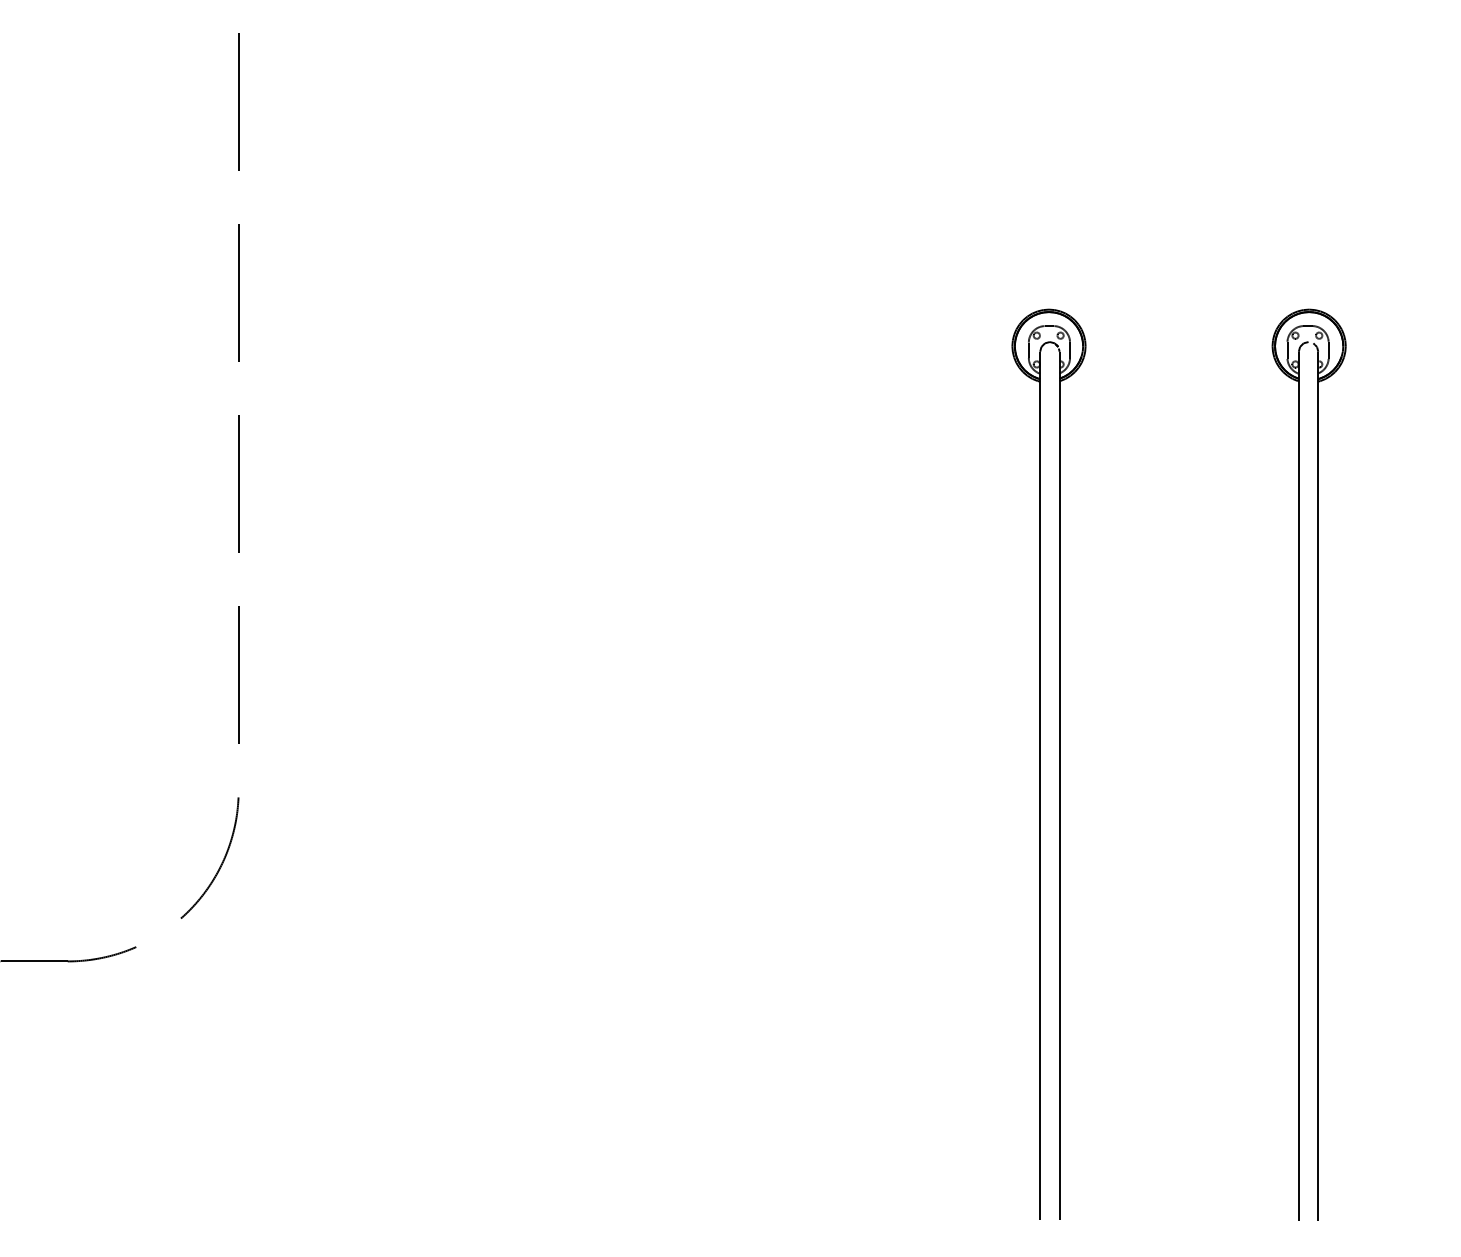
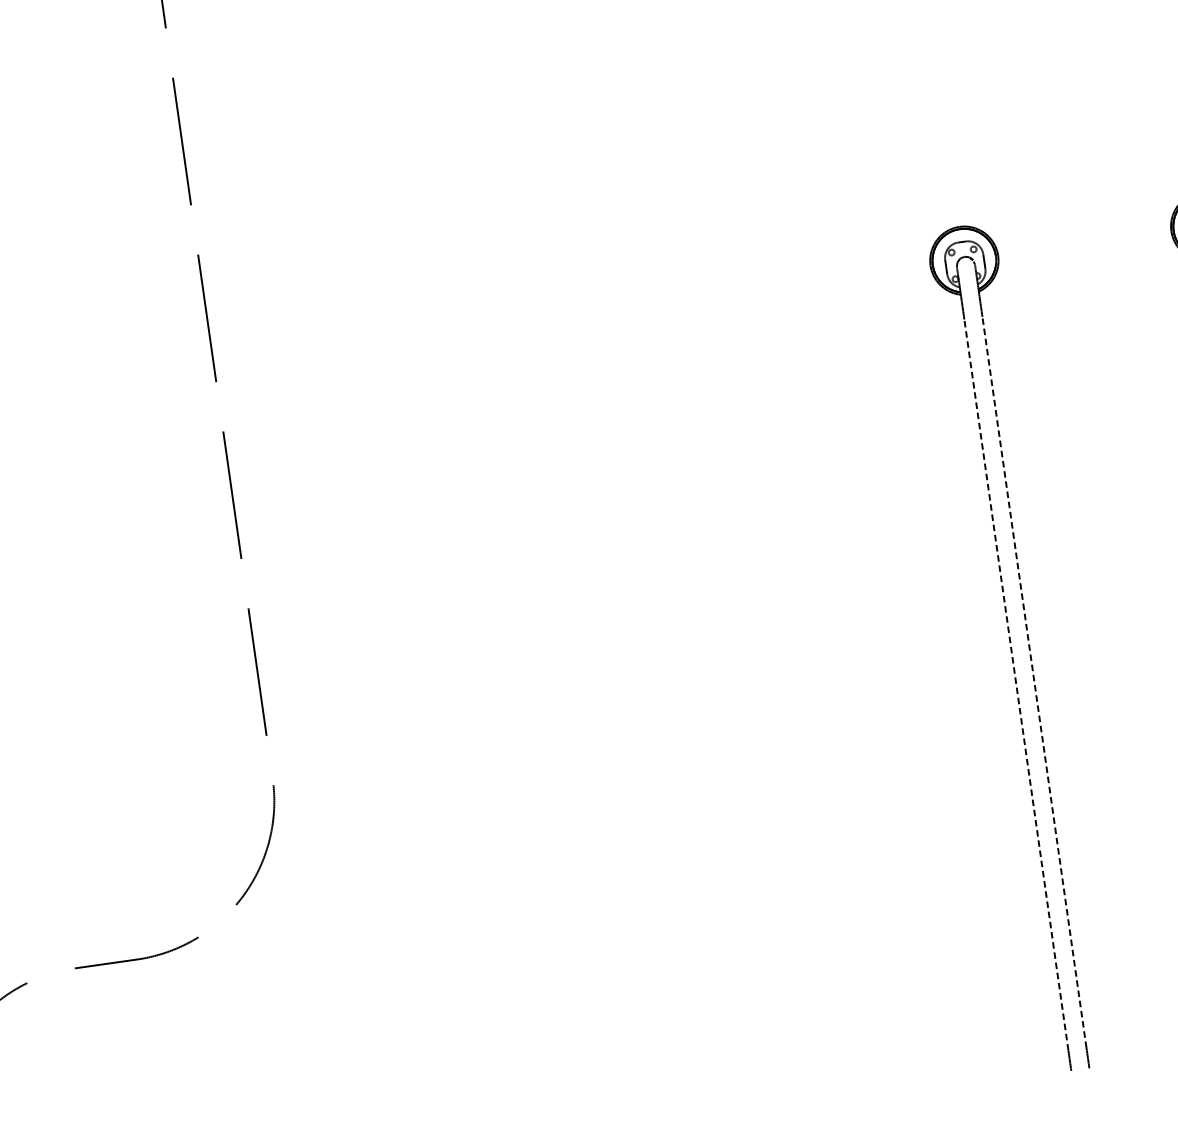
line: (1040, 803) -> (1016, 685), solid -> dashed
line: (1059, 803) -> (1034, 682), solid -> dashed

